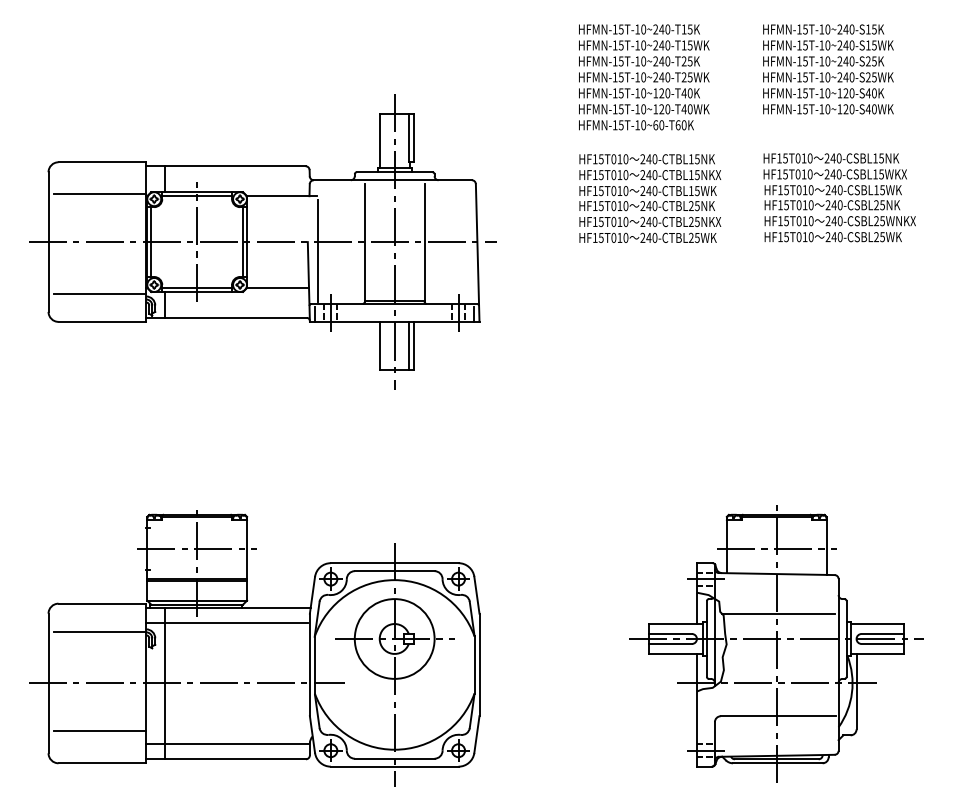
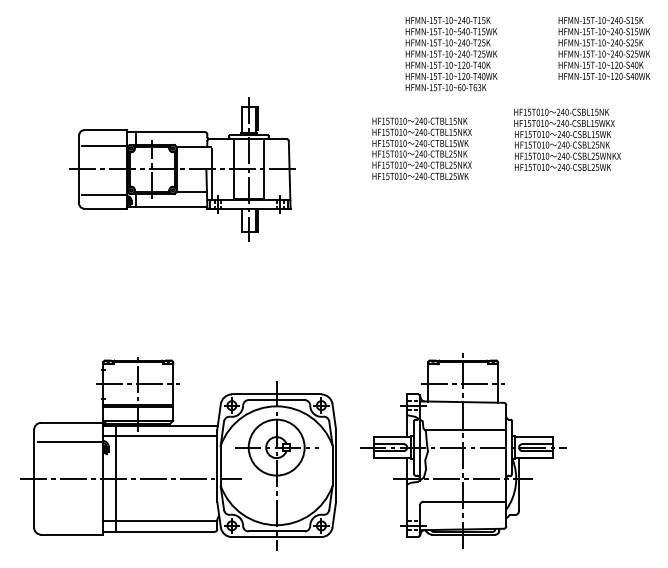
text: (655, 45) -> (459, 31), HFMN-15T-10~240-T15WK -> HFMN-15T-10~540-T15WK
text: (828, 69) -> (604, 48), moved
text: (683, 125) -> (479, 87), HFMN-15T-10~60-T60K -> HFMN-15T-10~60-T63K
text: (839, 197) -> (567, 139), moved
text: (650, 198) -> (422, 148), moved
part: (262, 241) -> (184, 169), size x0.7
part: (776, 643) -> (462, 450), moved
line: (99, 731) -> (69, 512), removed

